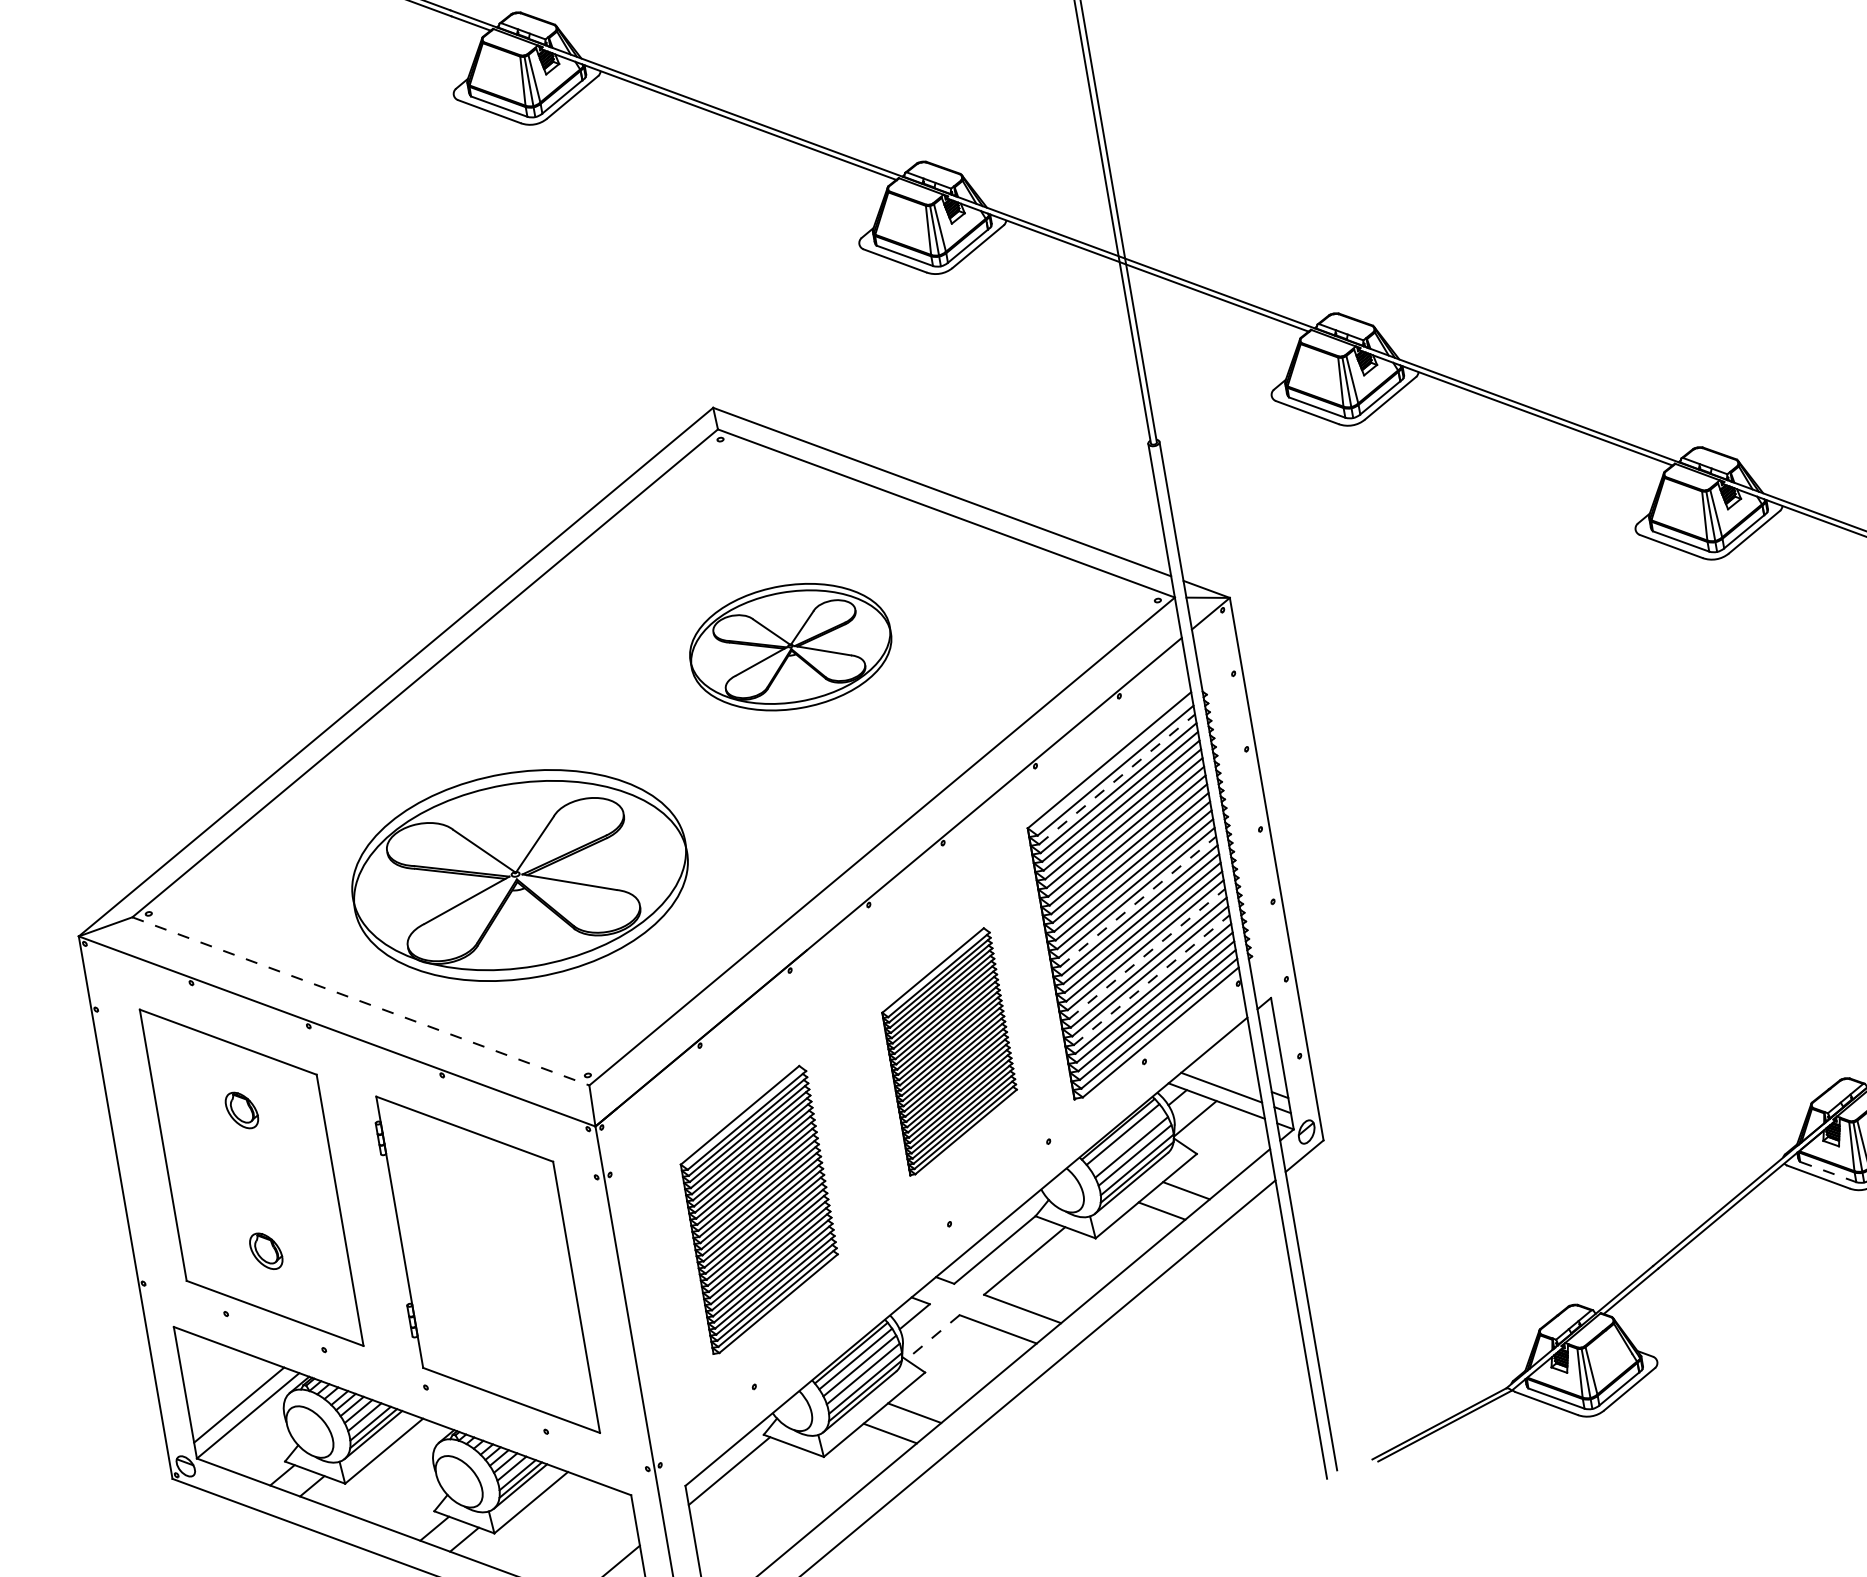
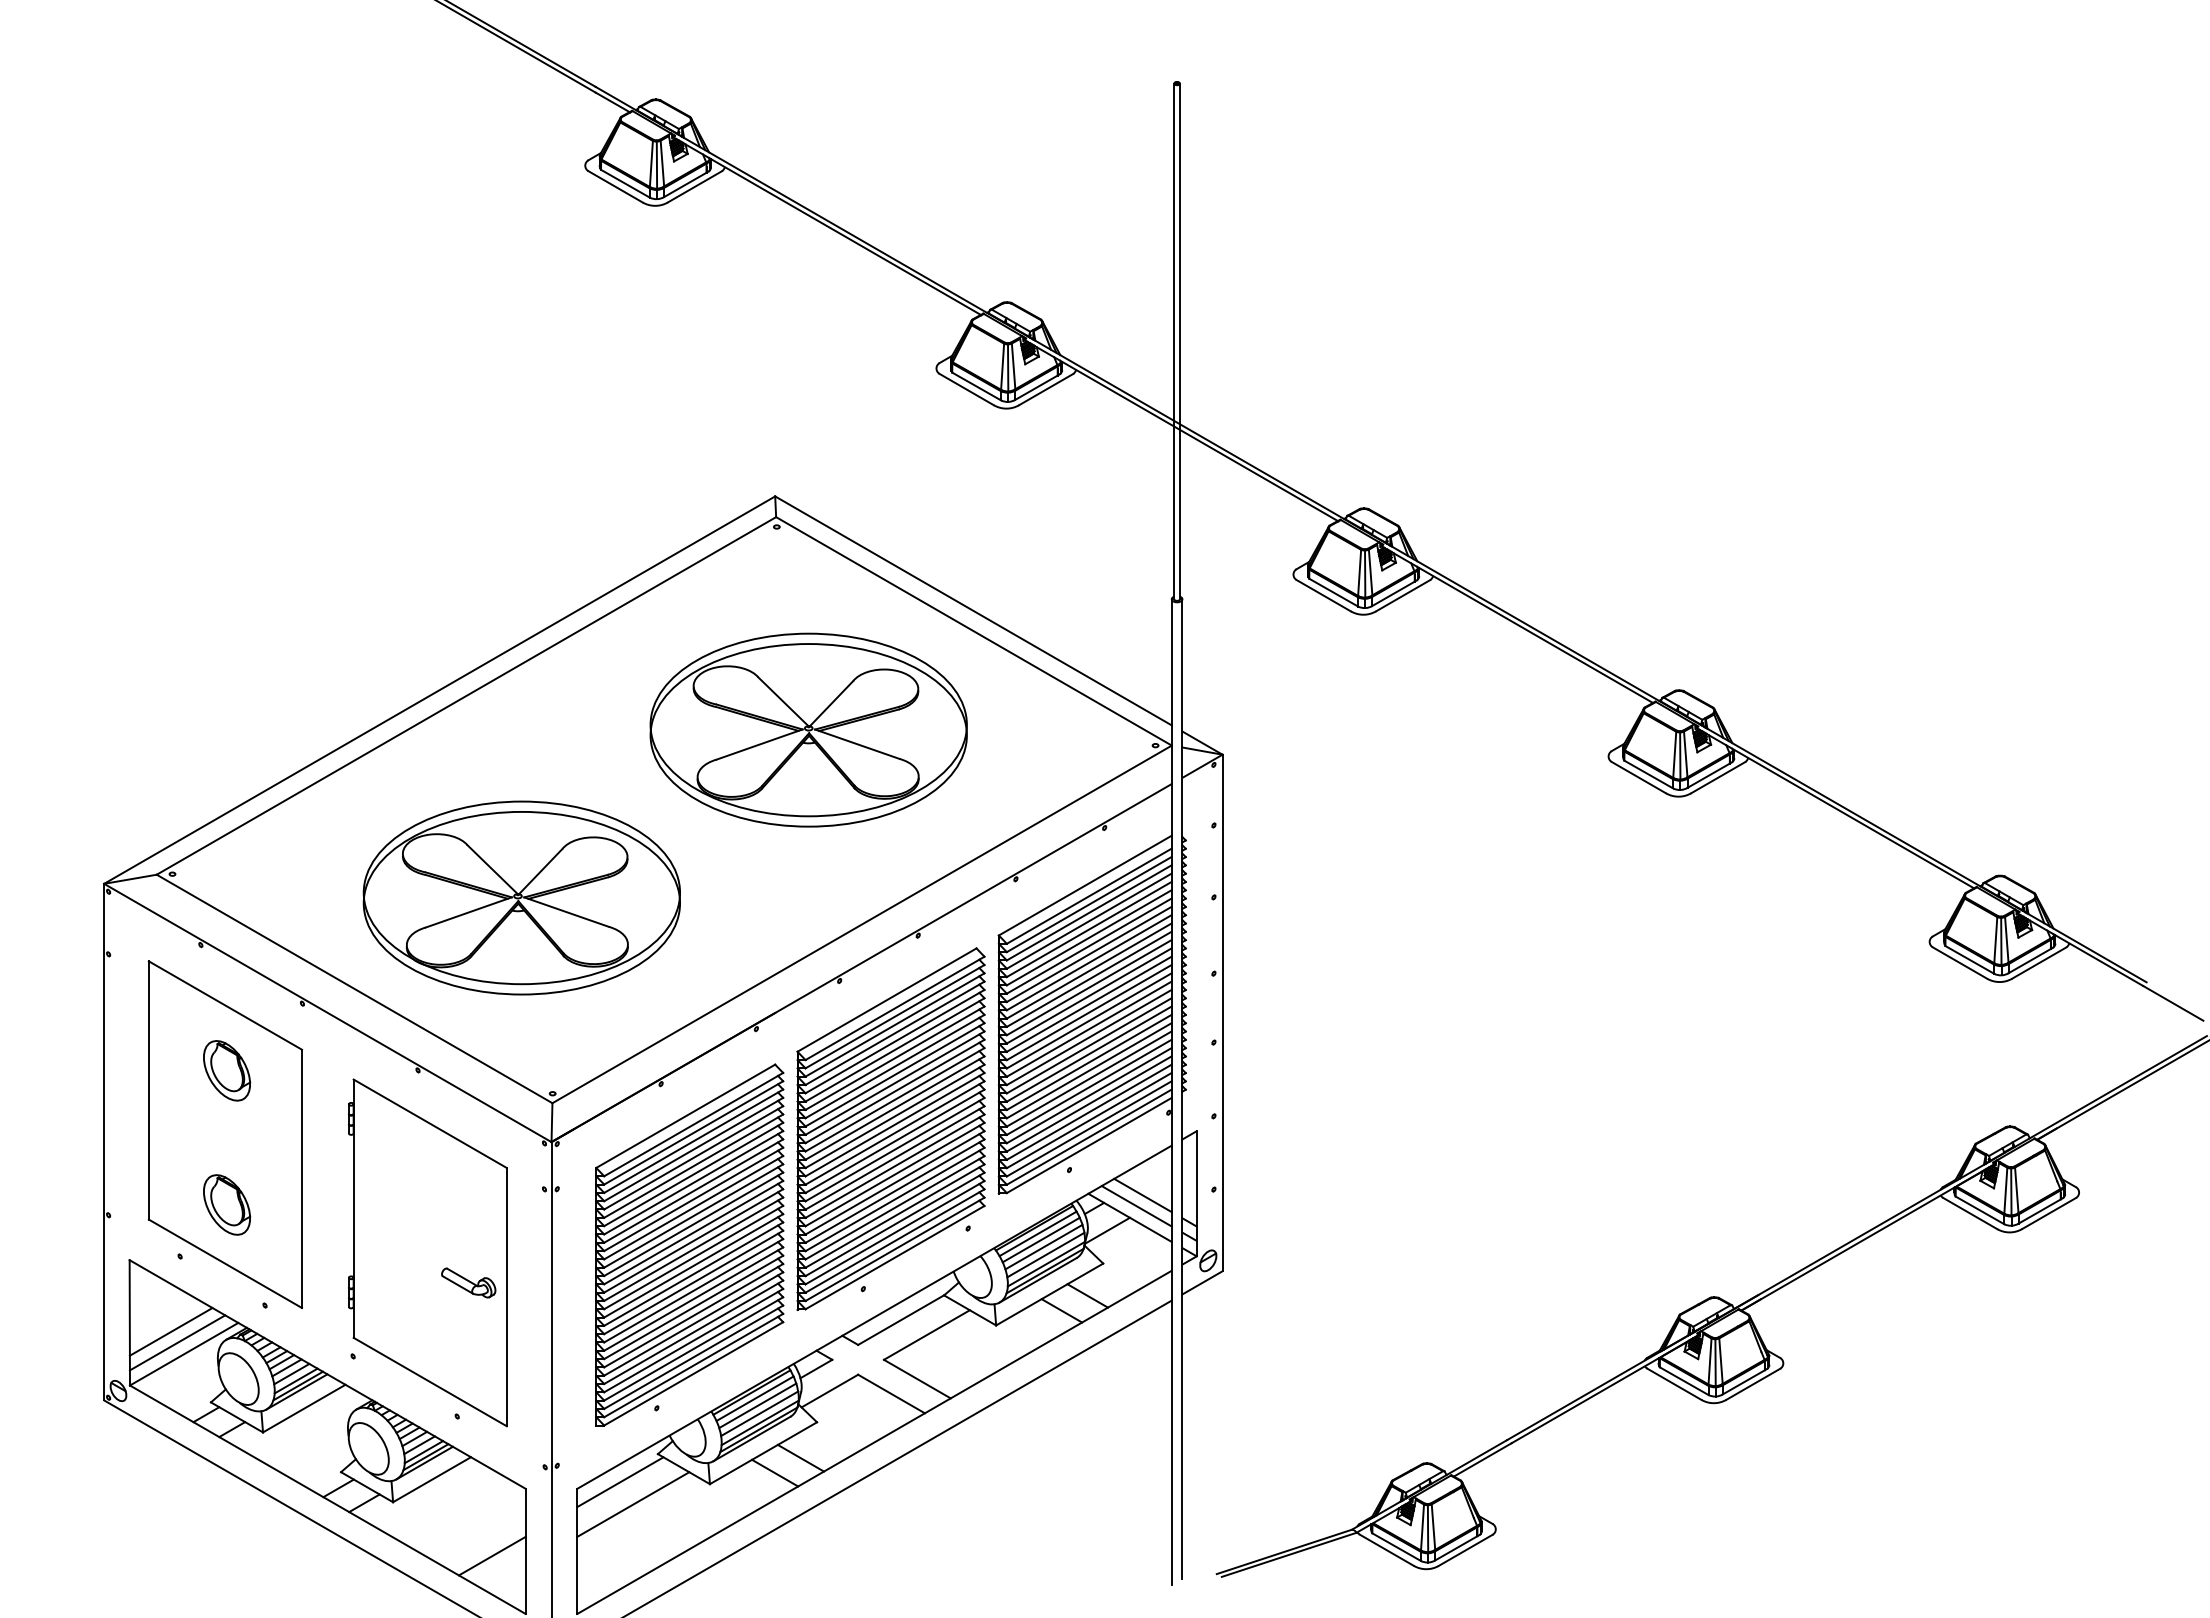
part: (790, 646) -> (808, 729), size x1.67
line: (1117, 779) -> (1089, 904), dashed -> solid
line: (1138, 901) -> (1089, 1020), dashed -> solid
line: (1147, 953) -> (1089, 1070), dashed -> solid
line: (1151, 979) -> (1089, 1095), dashed -> solid
line: (361, 1001) -> (355, 989), dashed -> solid
part: (949, 1051) -> (890, 1129), size x1.67
line: (1225, 1075) -> (1142, 1195), added
part: (242, 1110) -> (227, 1070), size x1.67
line: (1126, 1140) -> (1040, 1239), added
line: (1828, 1172) -> (1684, 1381), dashed -> solid
part: (758, 1208) -> (689, 1244), size x1.43
part: (266, 1250) -> (227, 1204), size x1.67
part: (533, 1288) -> (468, 1282), added
line: (932, 1337) -> (829, 1391), dashed -> solid
line: (229, 1394) -> (170, 1331), added
line: (747, 1492) -> (633, 1504), added

